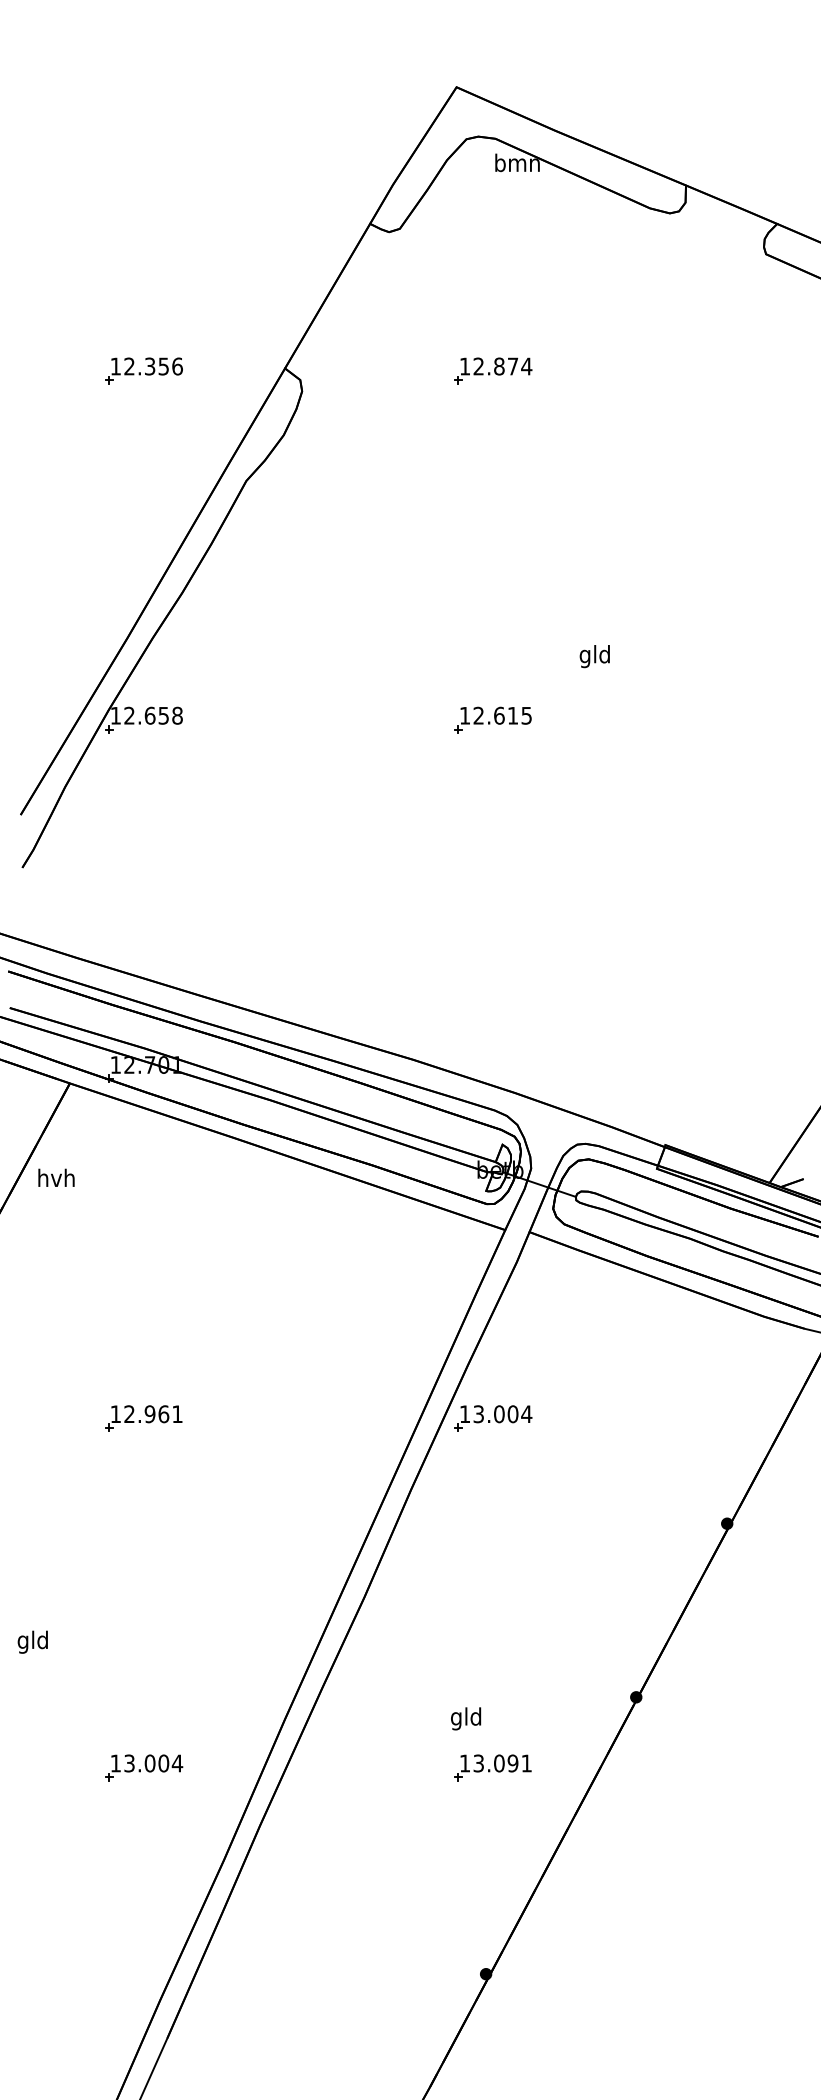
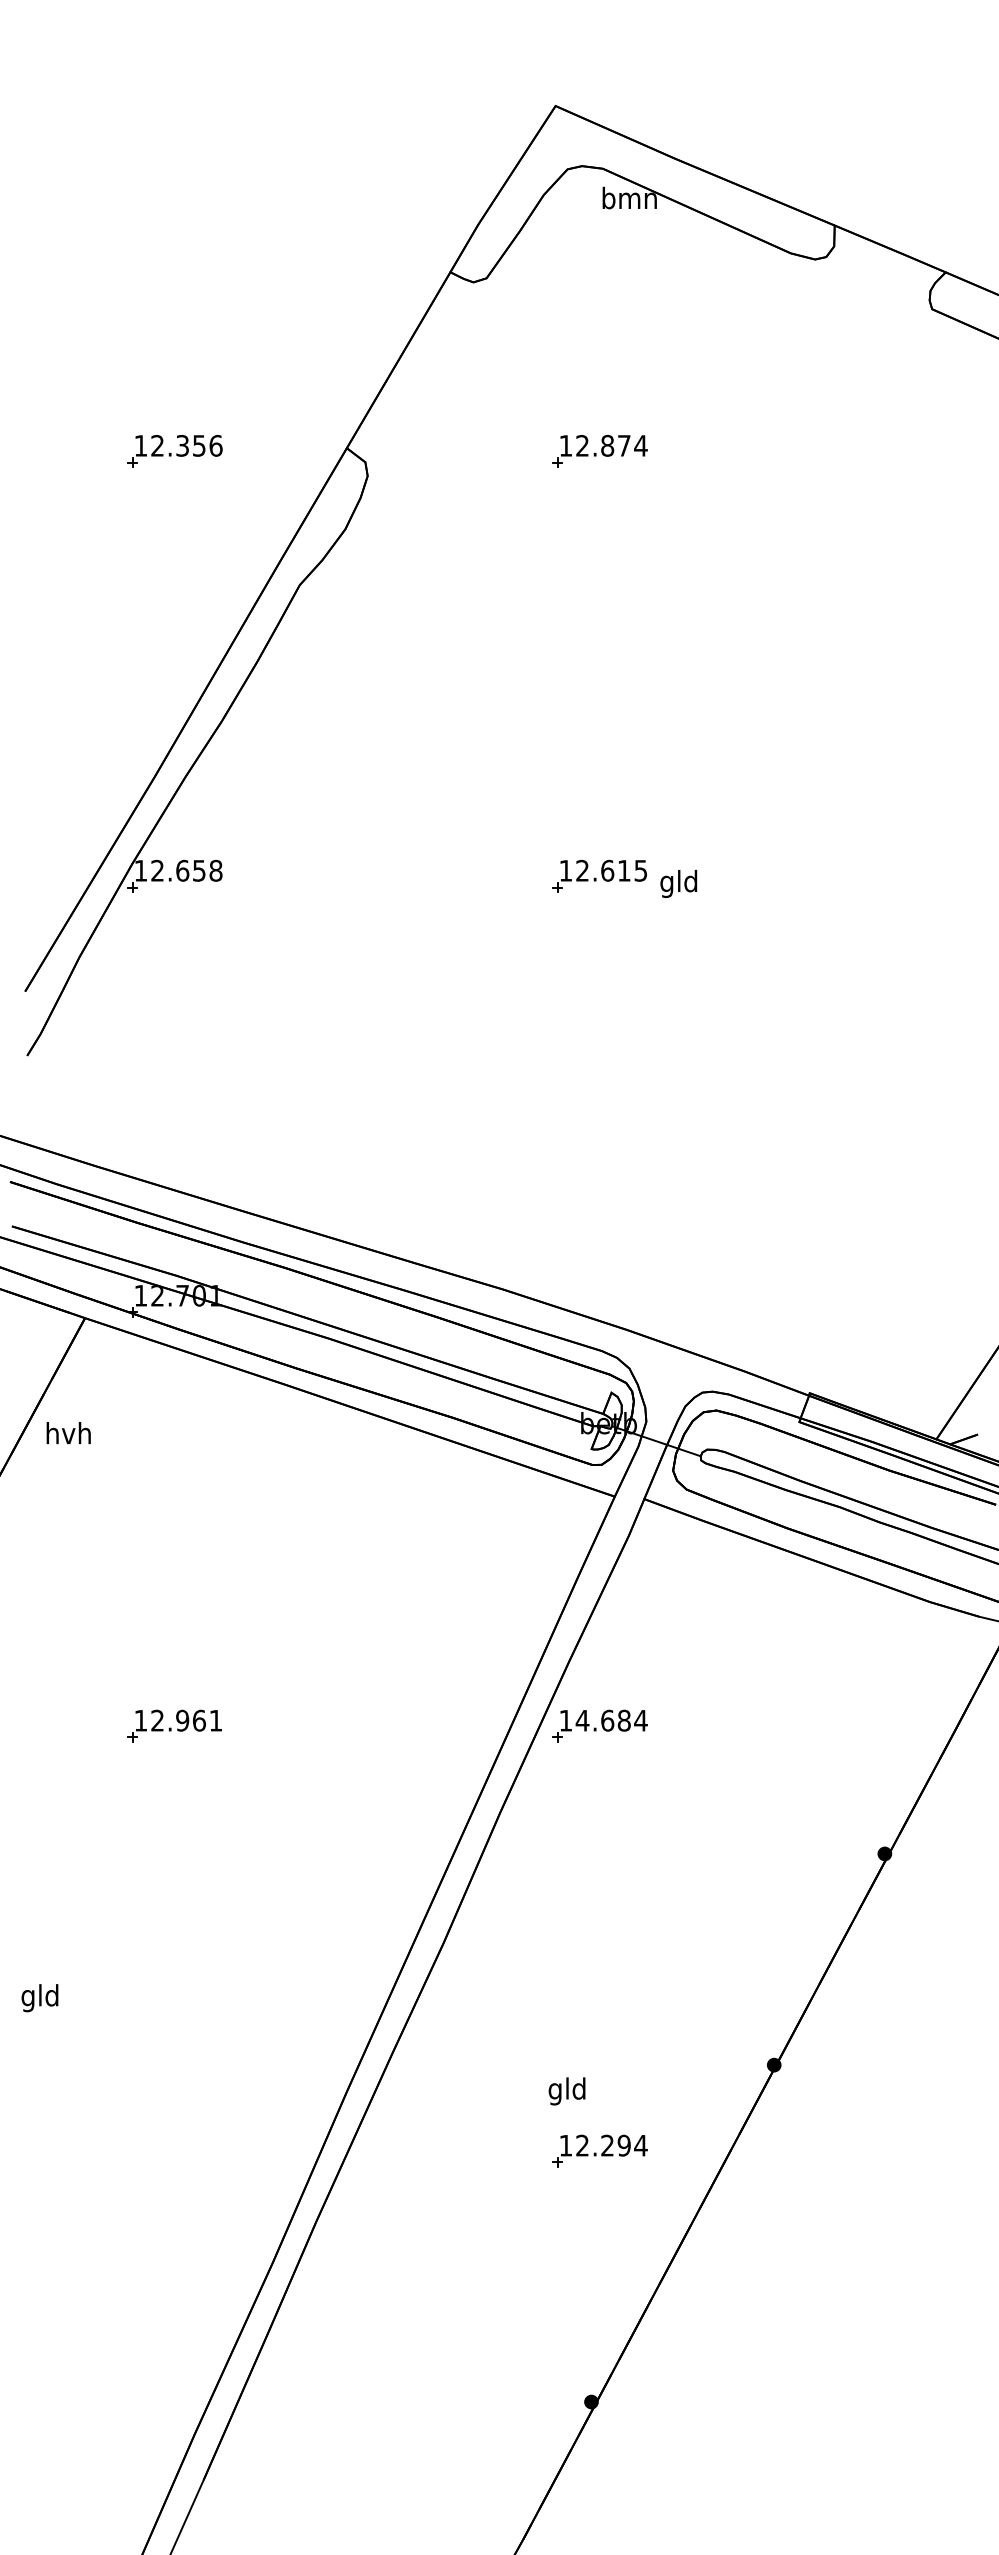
text: (594, 656) -> (678, 883), moved
text: (495, 1414) -> (602, 1721), 13.004 -> 14.684
text: (502, 1763) -> (611, 2145), 13.091 -> 12.294
part: (144, 1767) -> (175, 2150), removed

